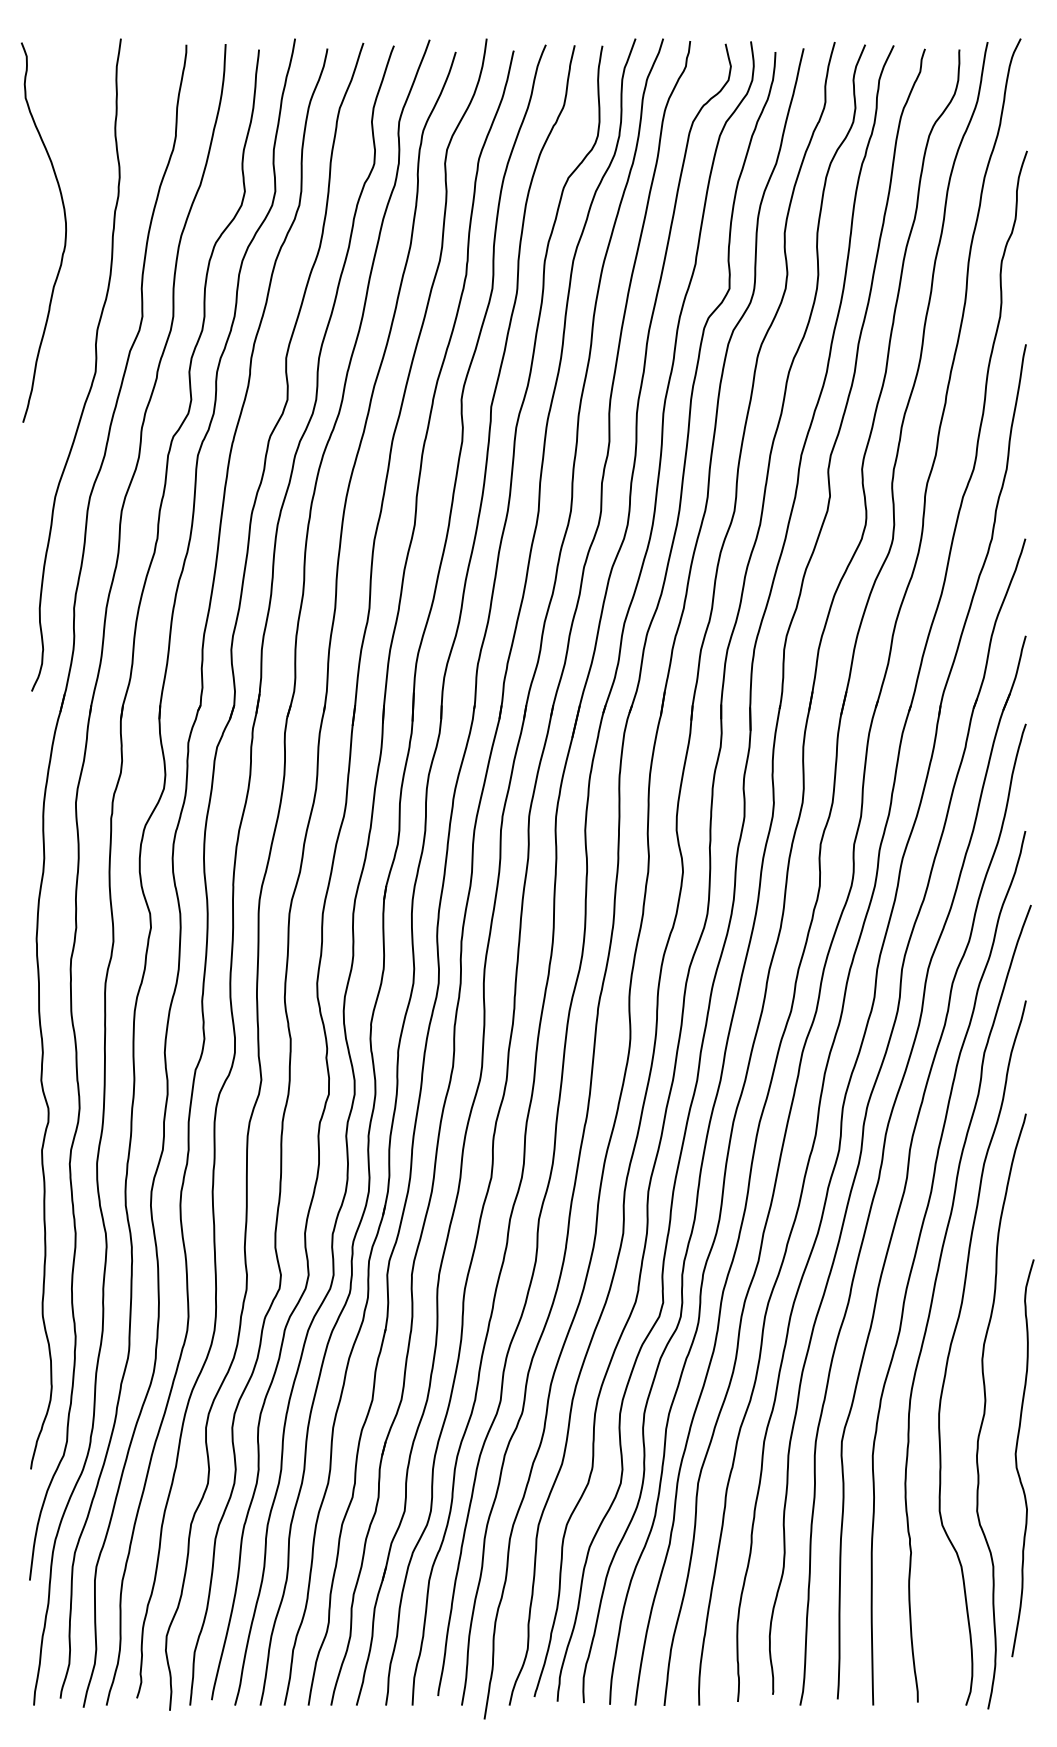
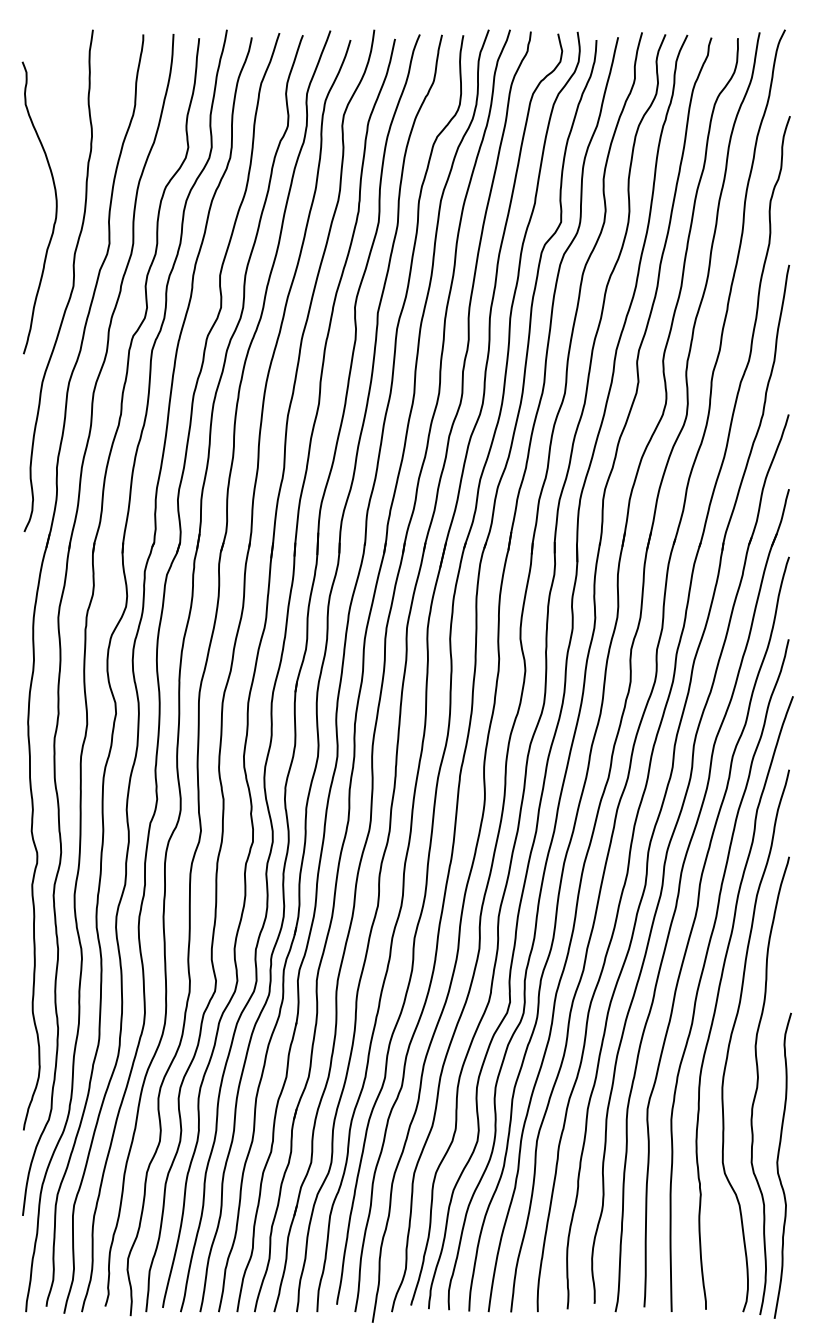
curve: (64, 231) -> (55, 207), moved
curve: (1017, 1457) -> (778, 1165), moved

